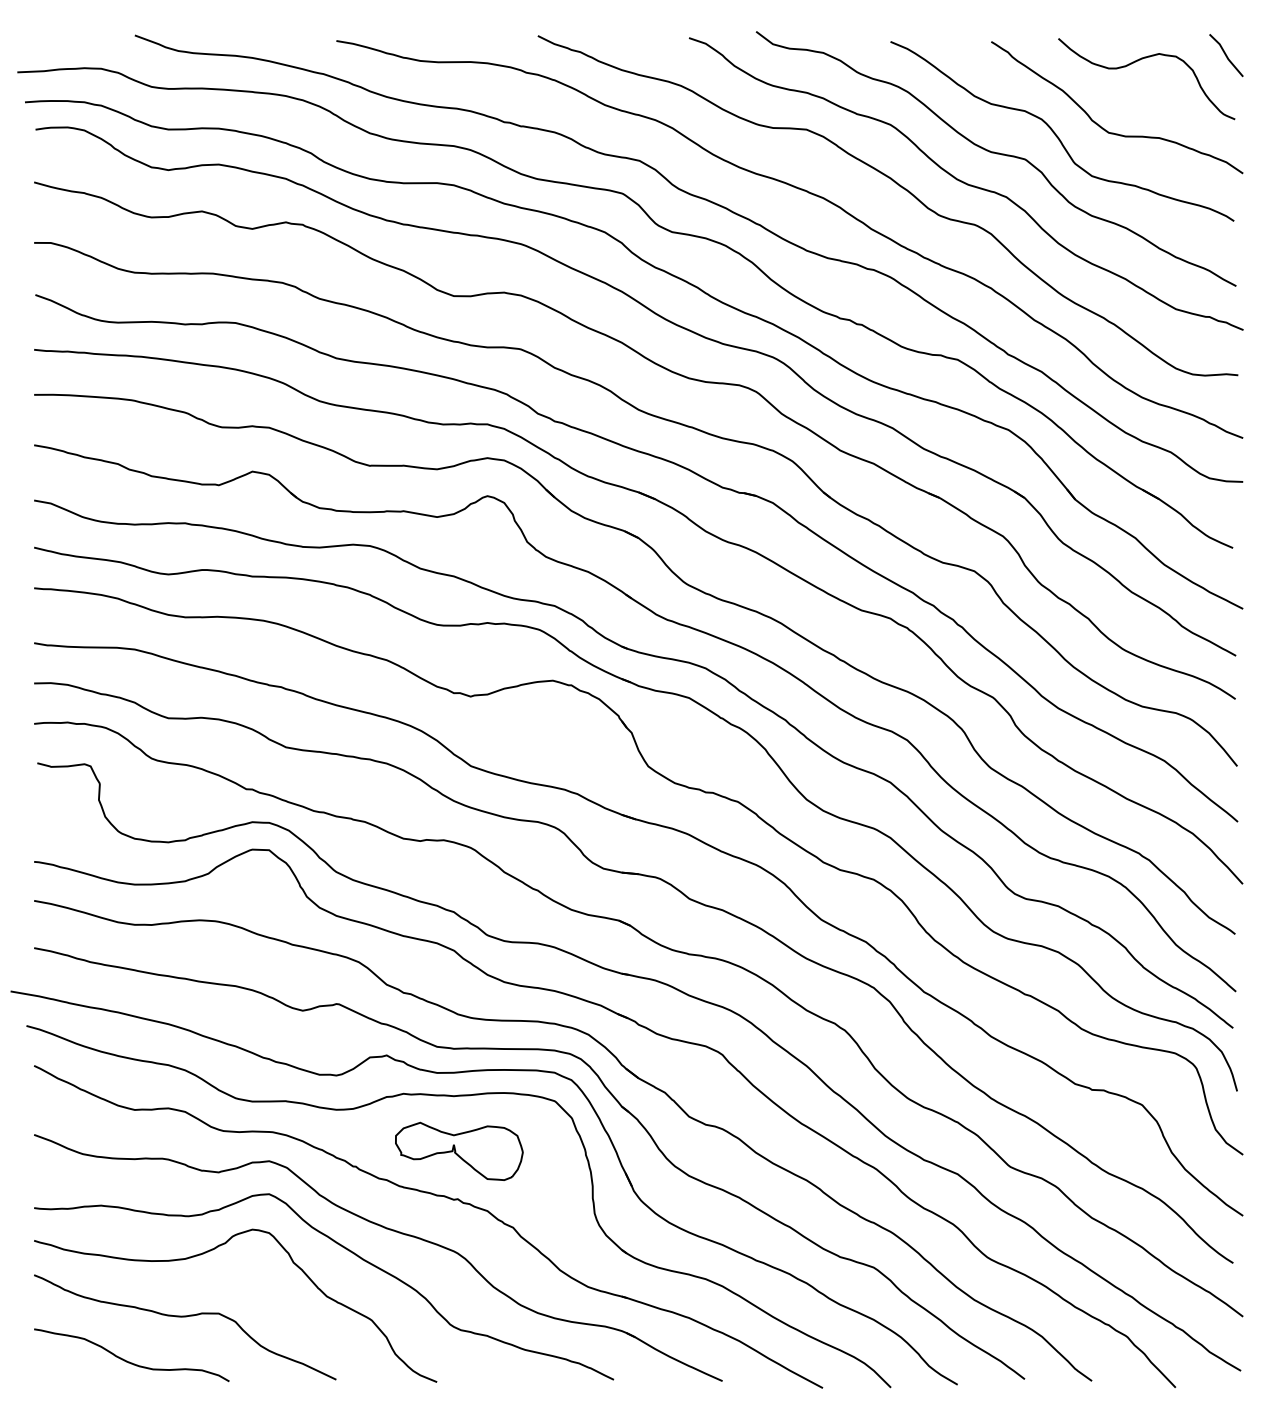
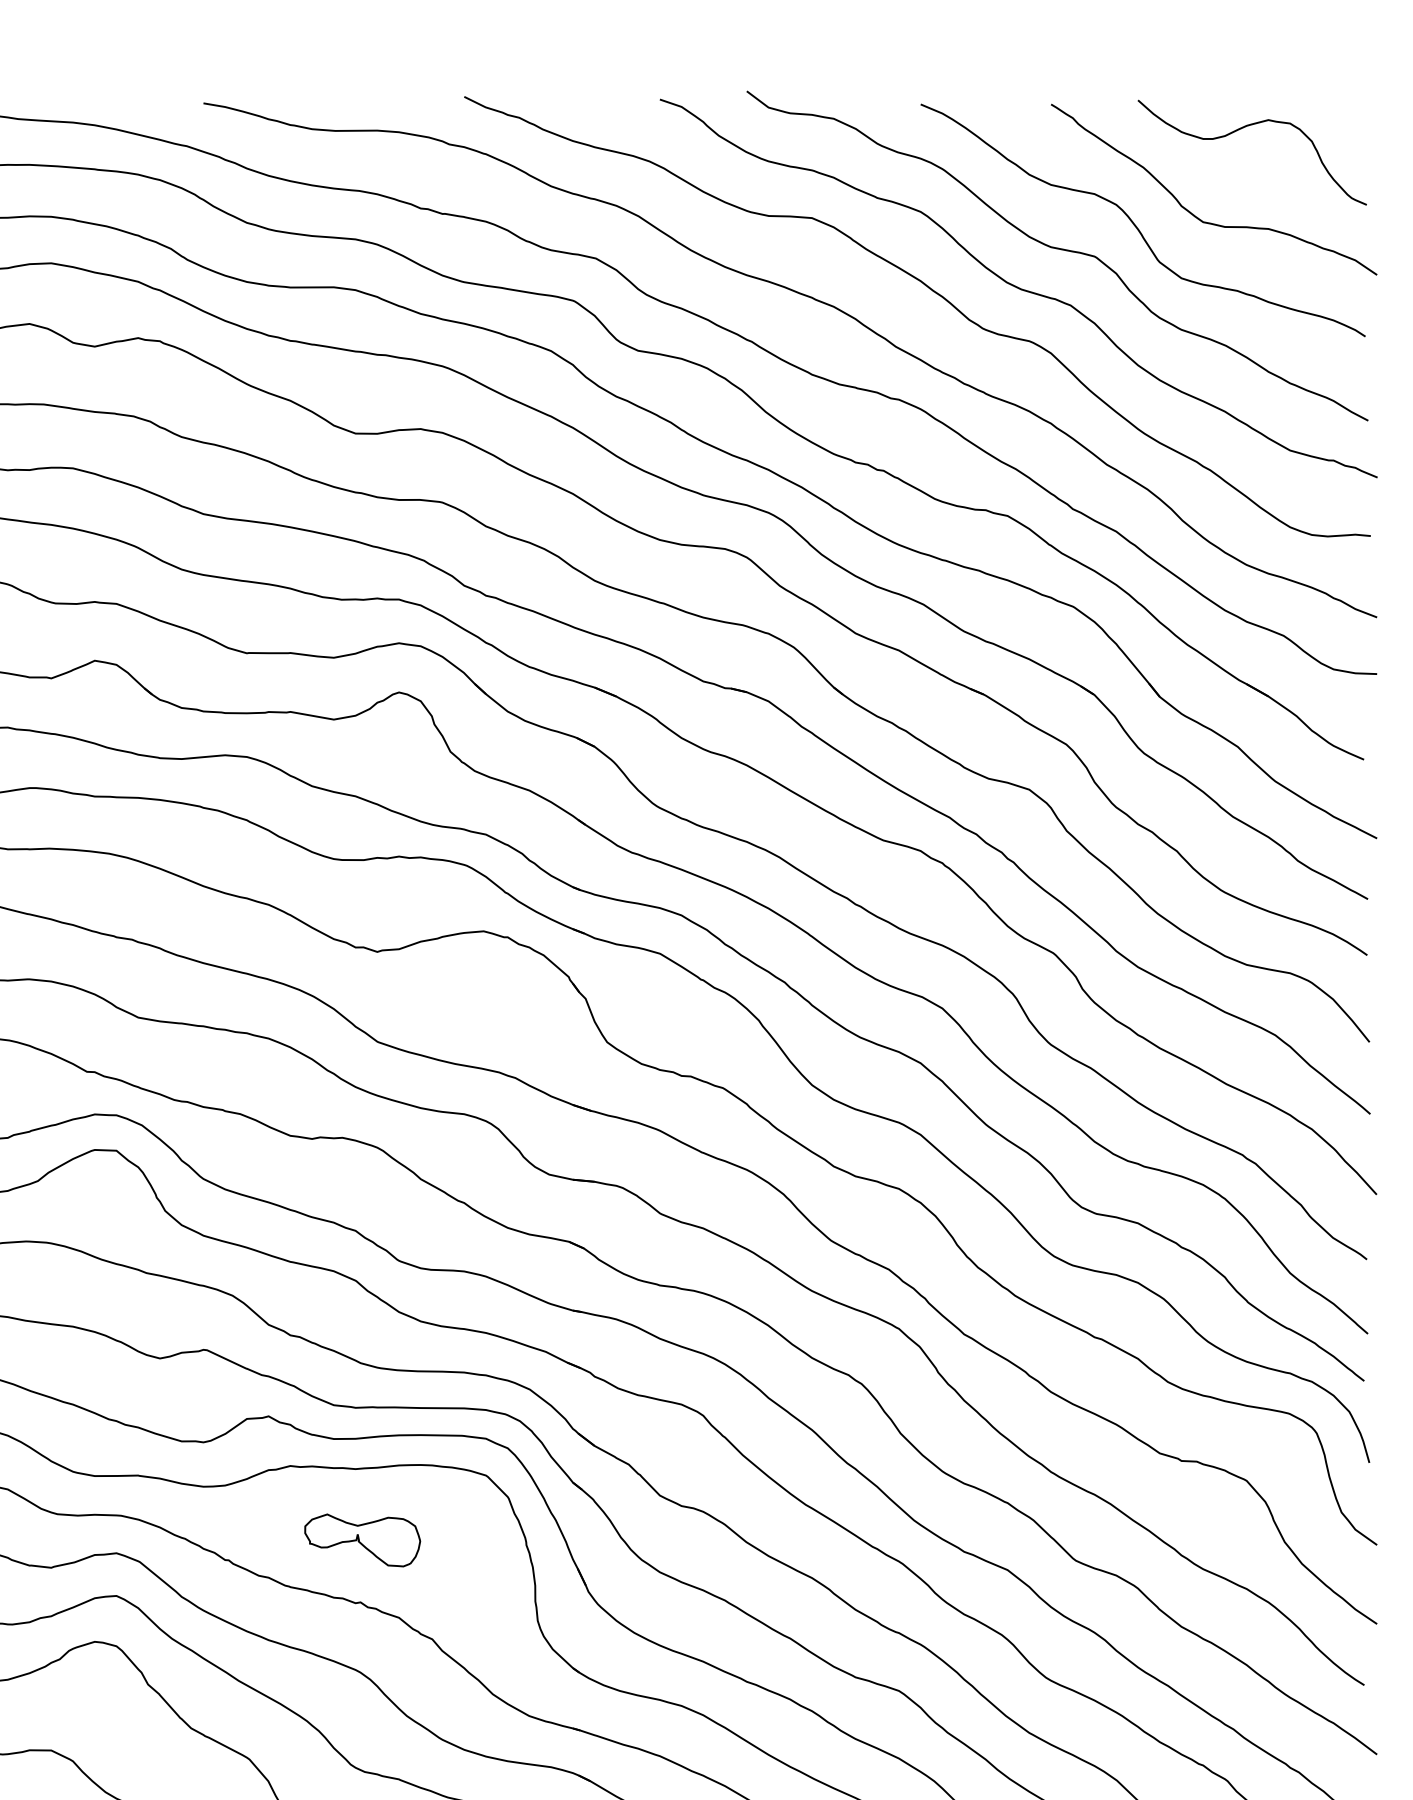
line: (1226, 55) -> (1355, 122), removed
part: (459, 1150) -> (362, 1539), size x0.7

